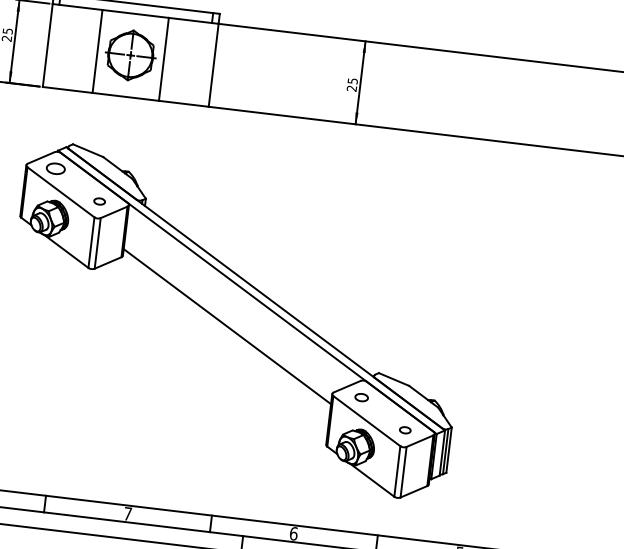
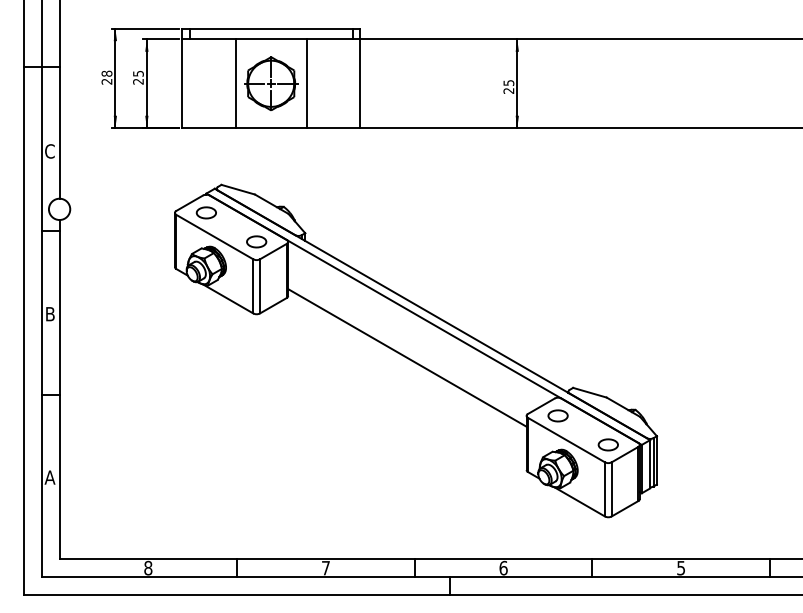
part: (99, 201) -> (256, 241), size x1.67
part: (361, 397) -> (557, 415), size x1.43
part: (404, 429) -> (607, 444), size x1.67

